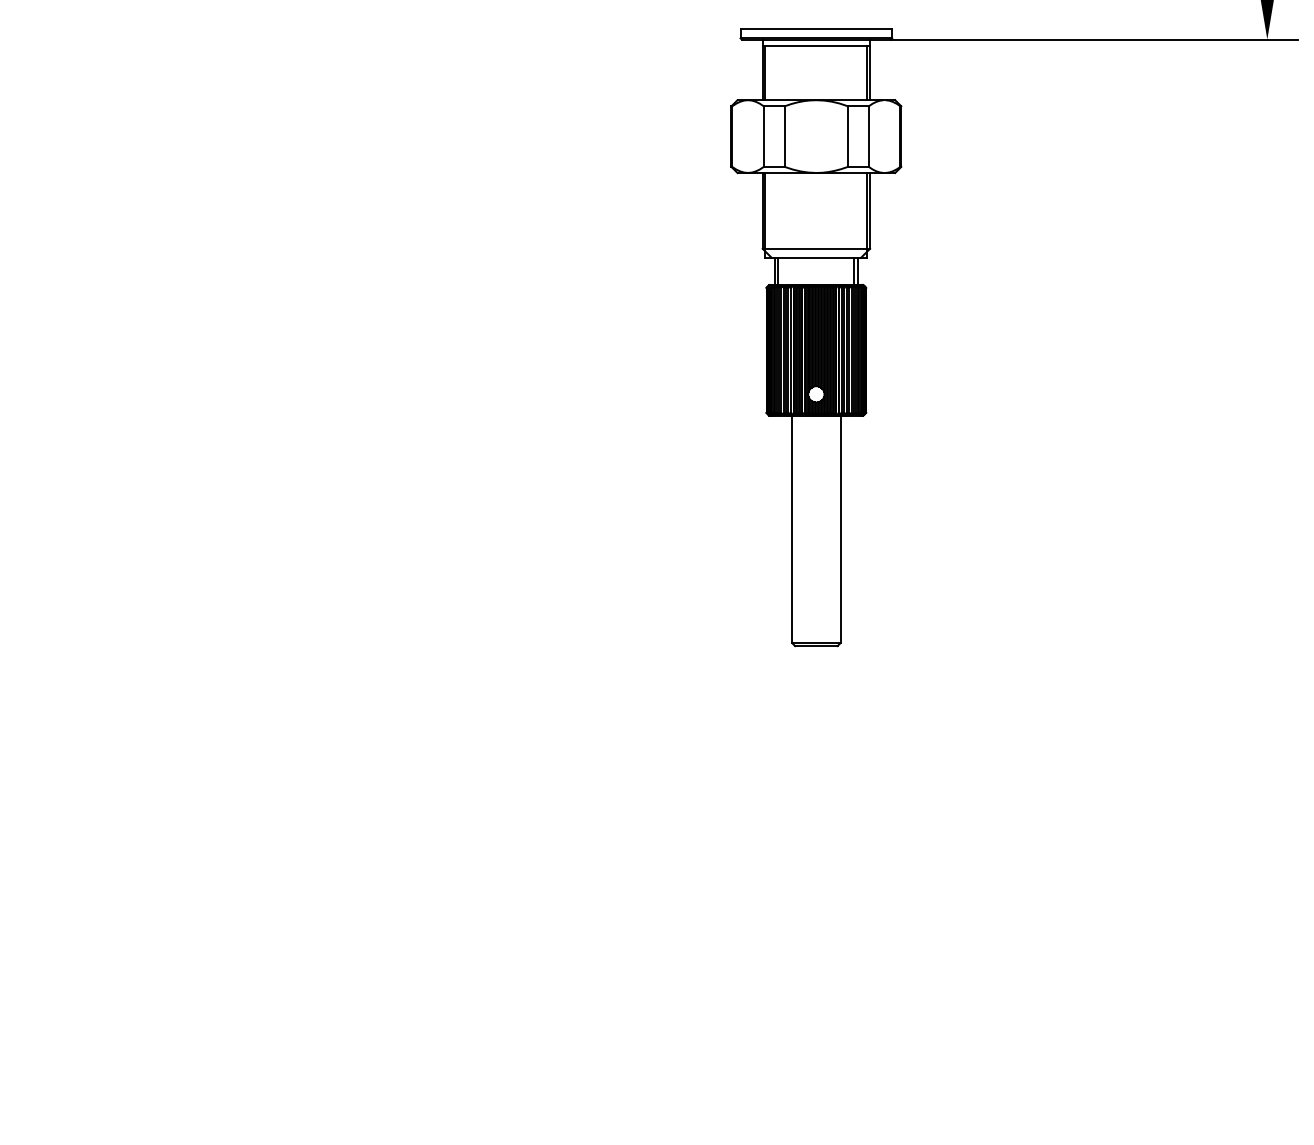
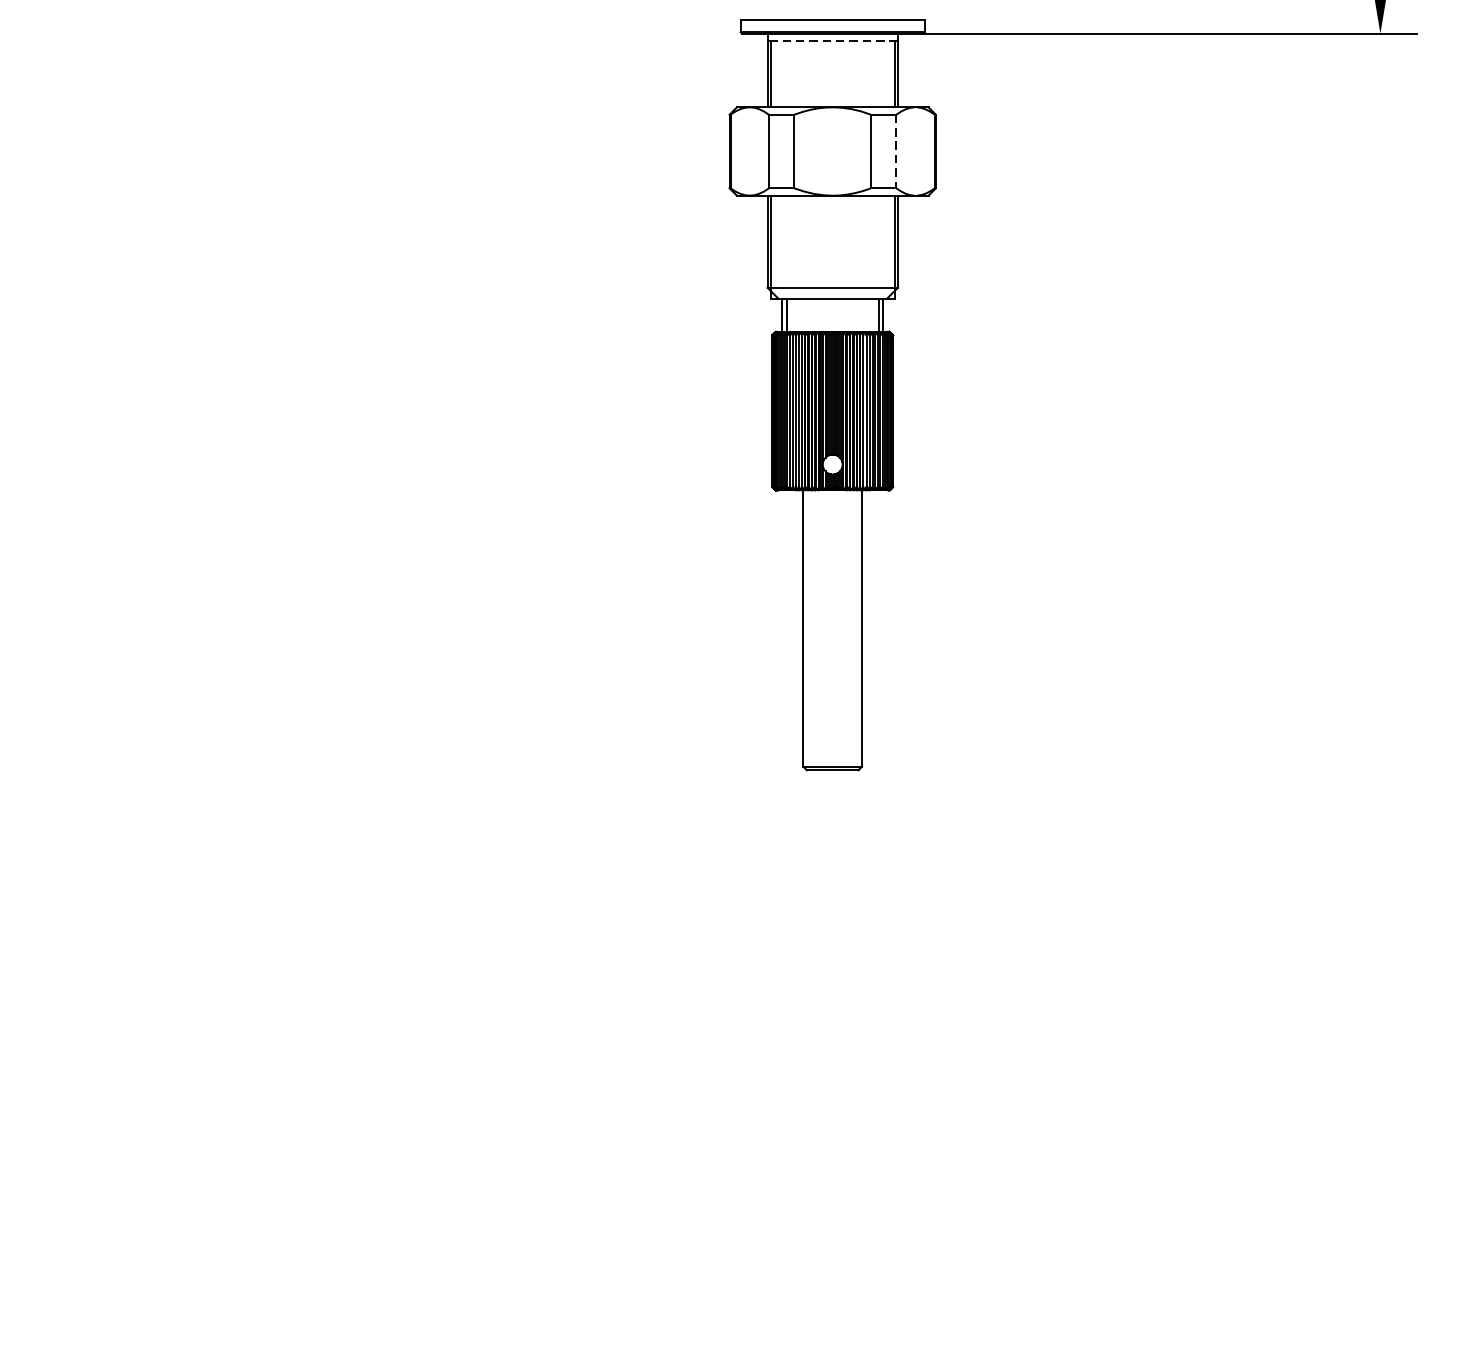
line: (816, 45) -> (832, 40), solid -> dashed
line: (868, 137) -> (896, 152), solid -> dashed

